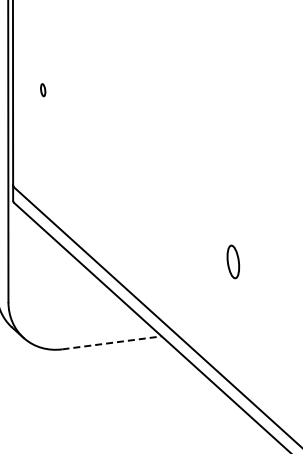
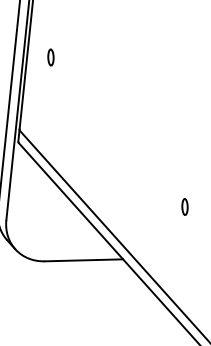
part: (42, 90) -> (50, 57), size x1.67
part: (232, 261) -> (184, 206), size x0.62
line: (112, 342) -> (84, 260), dashed -> solid

